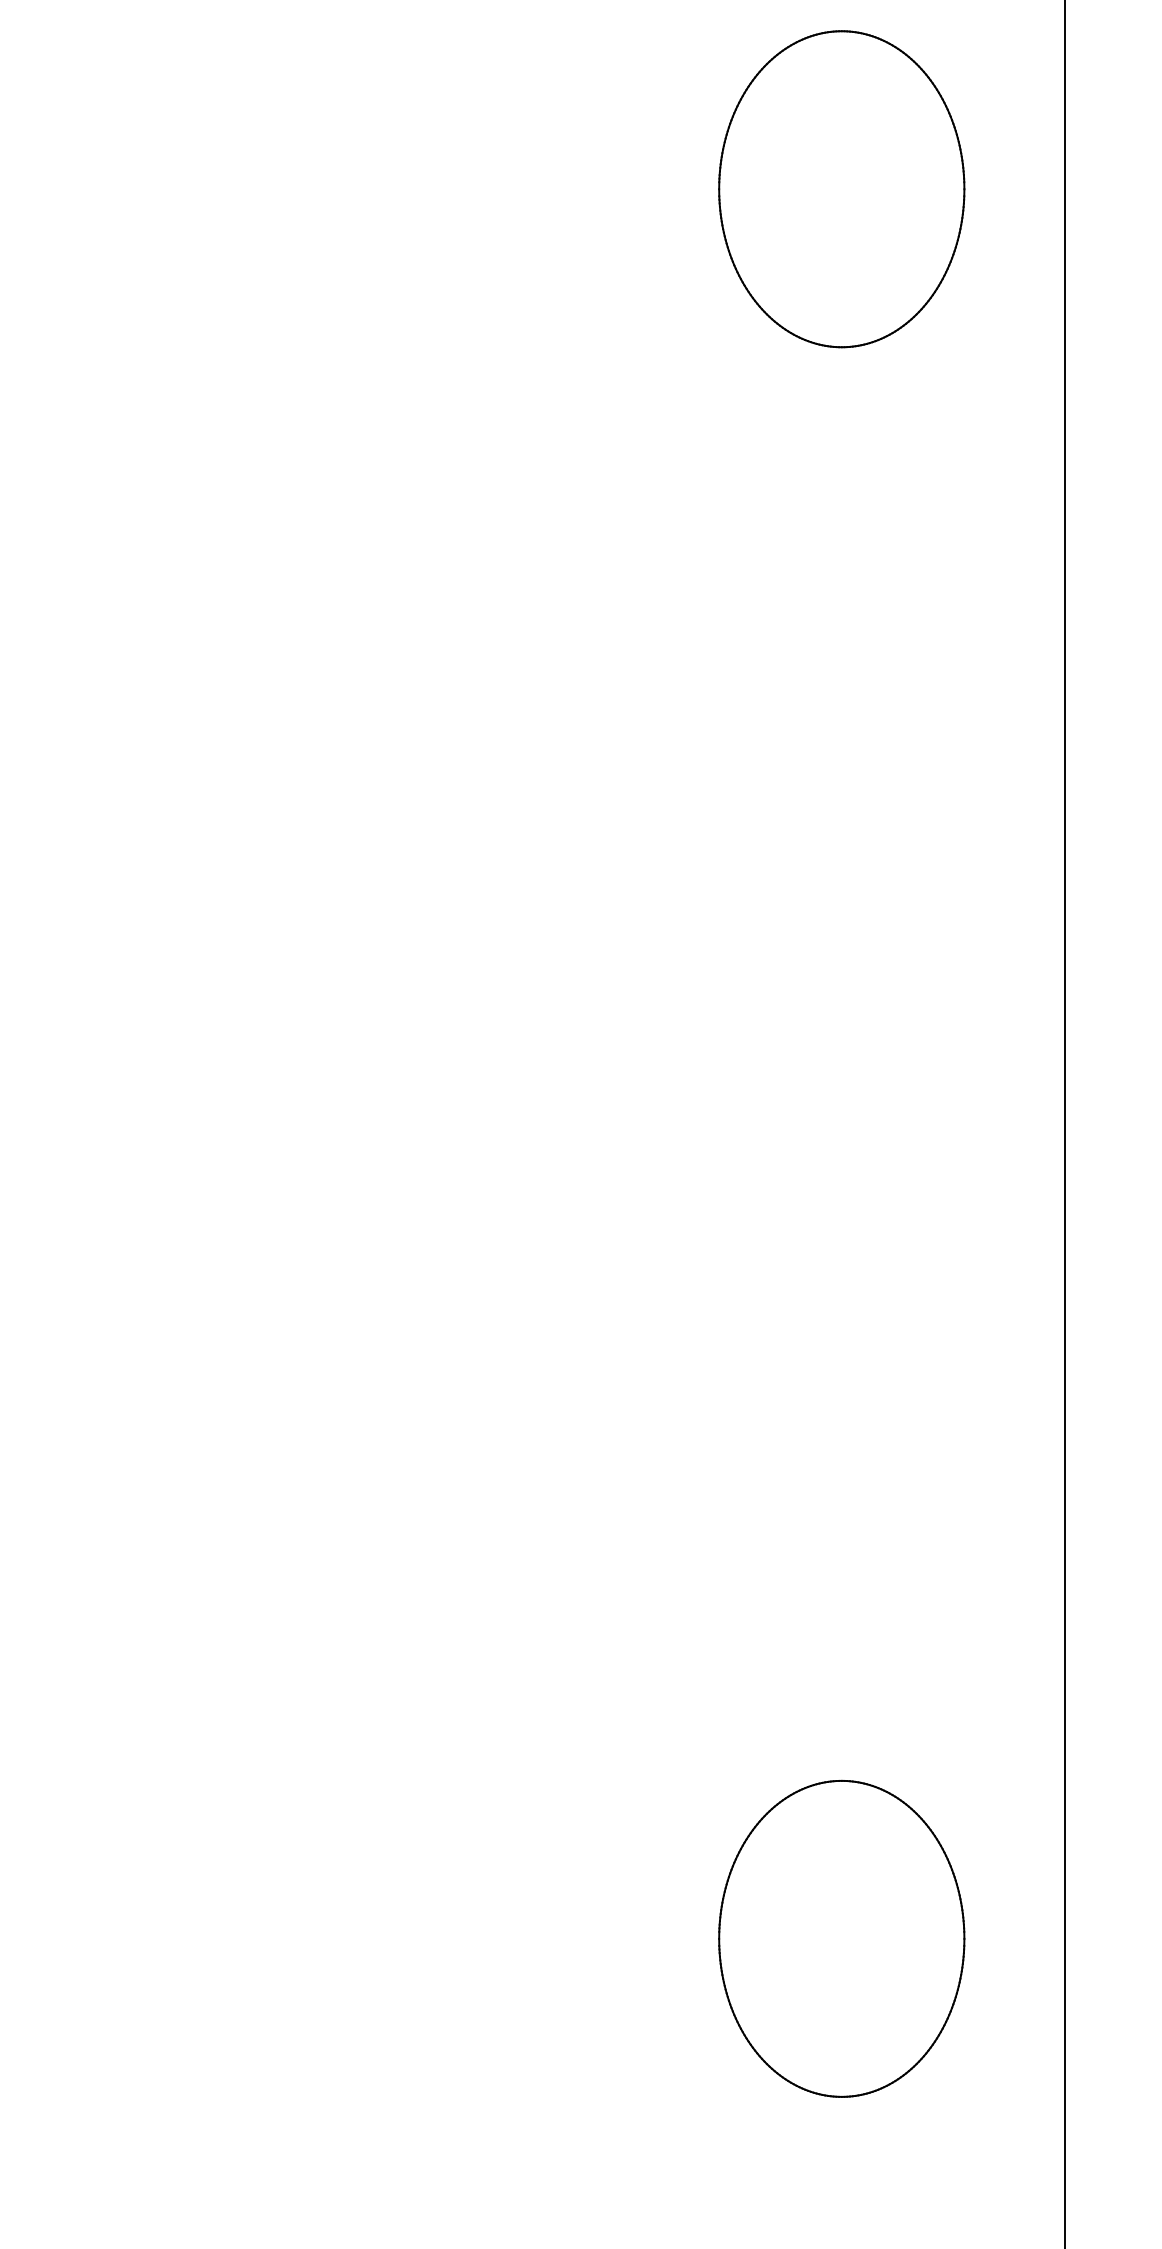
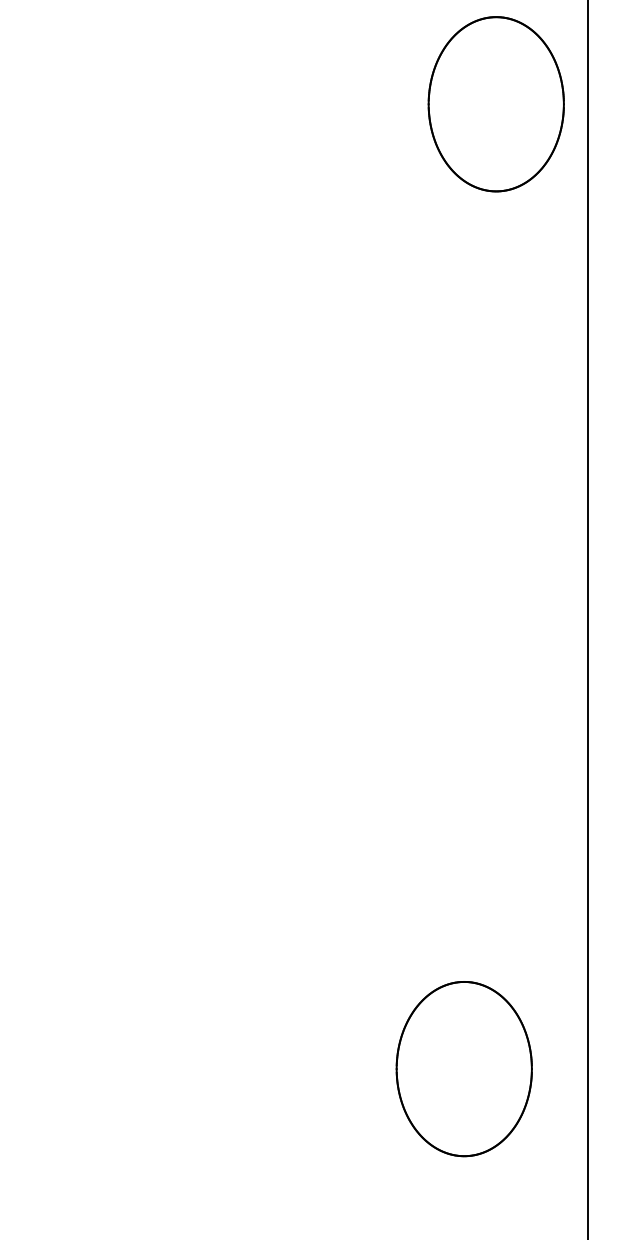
part: (840, 189) -> (495, 104), moved

